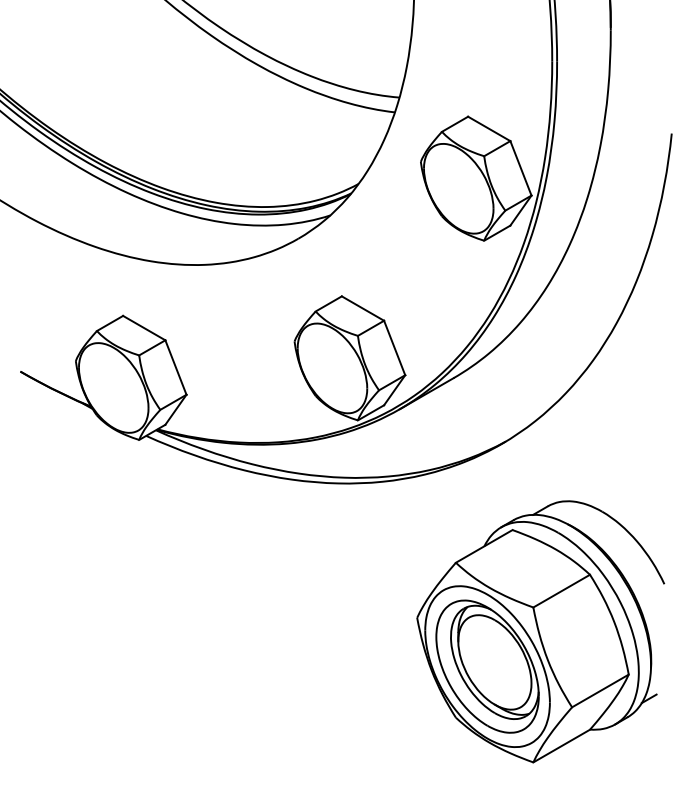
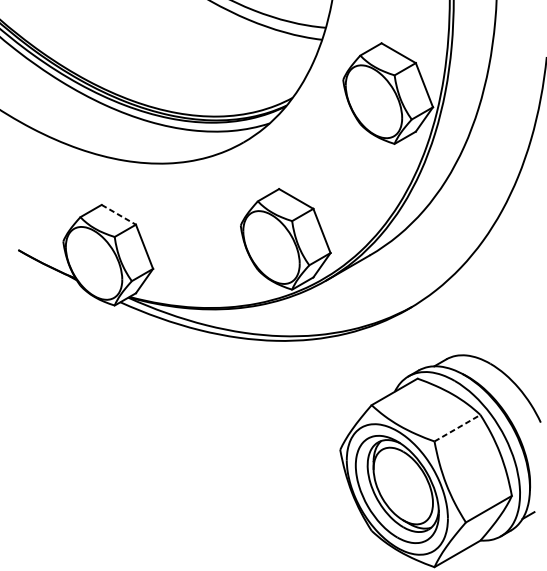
line: (144, 328) -> (119, 215), solid -> dashed
line: (561, 591) -> (457, 428), solid -> dashed

